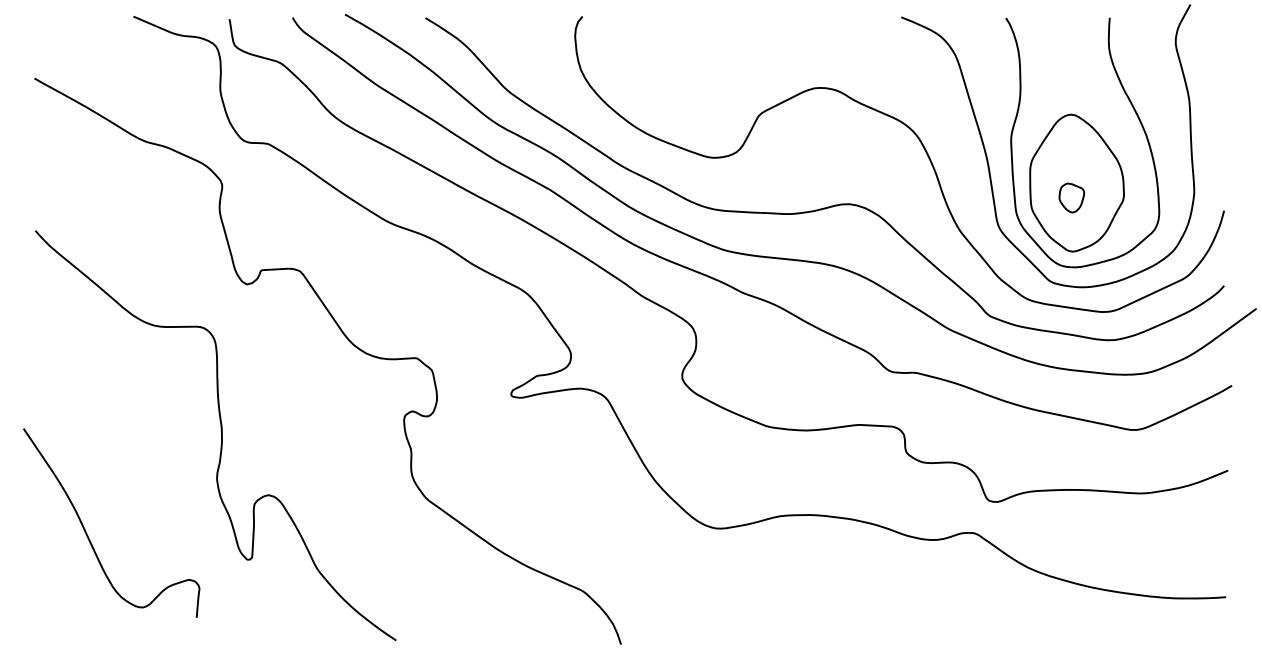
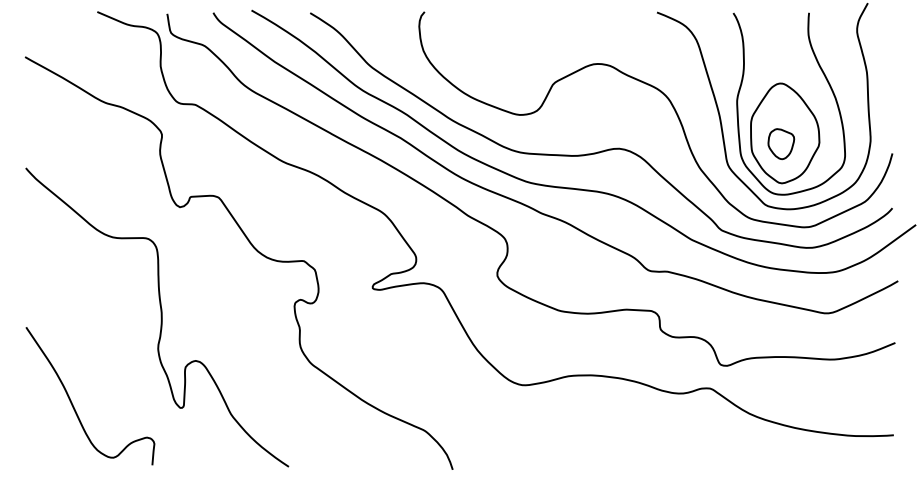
part: (1072, 198) -> (781, 144), size x1.43
curve: (88, 534) -> (73, 404), moved

